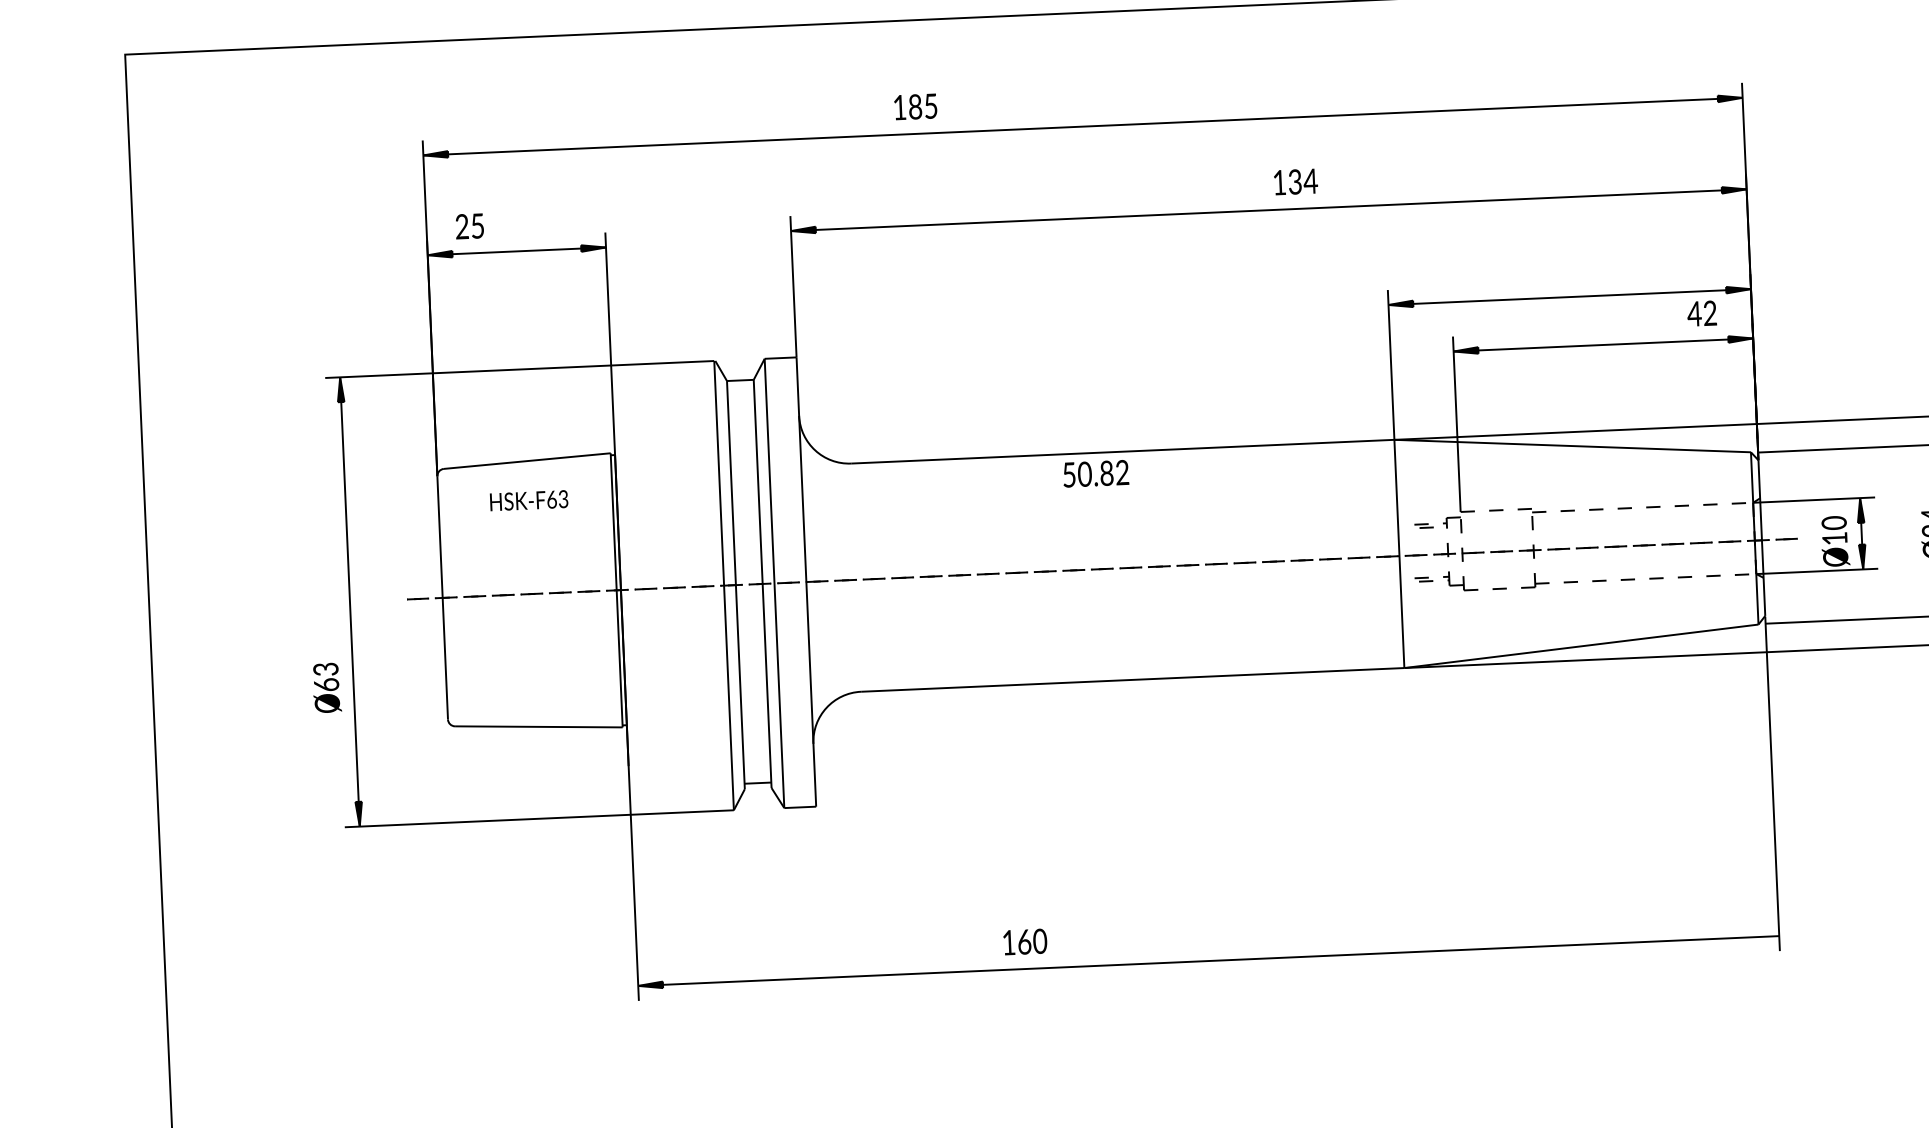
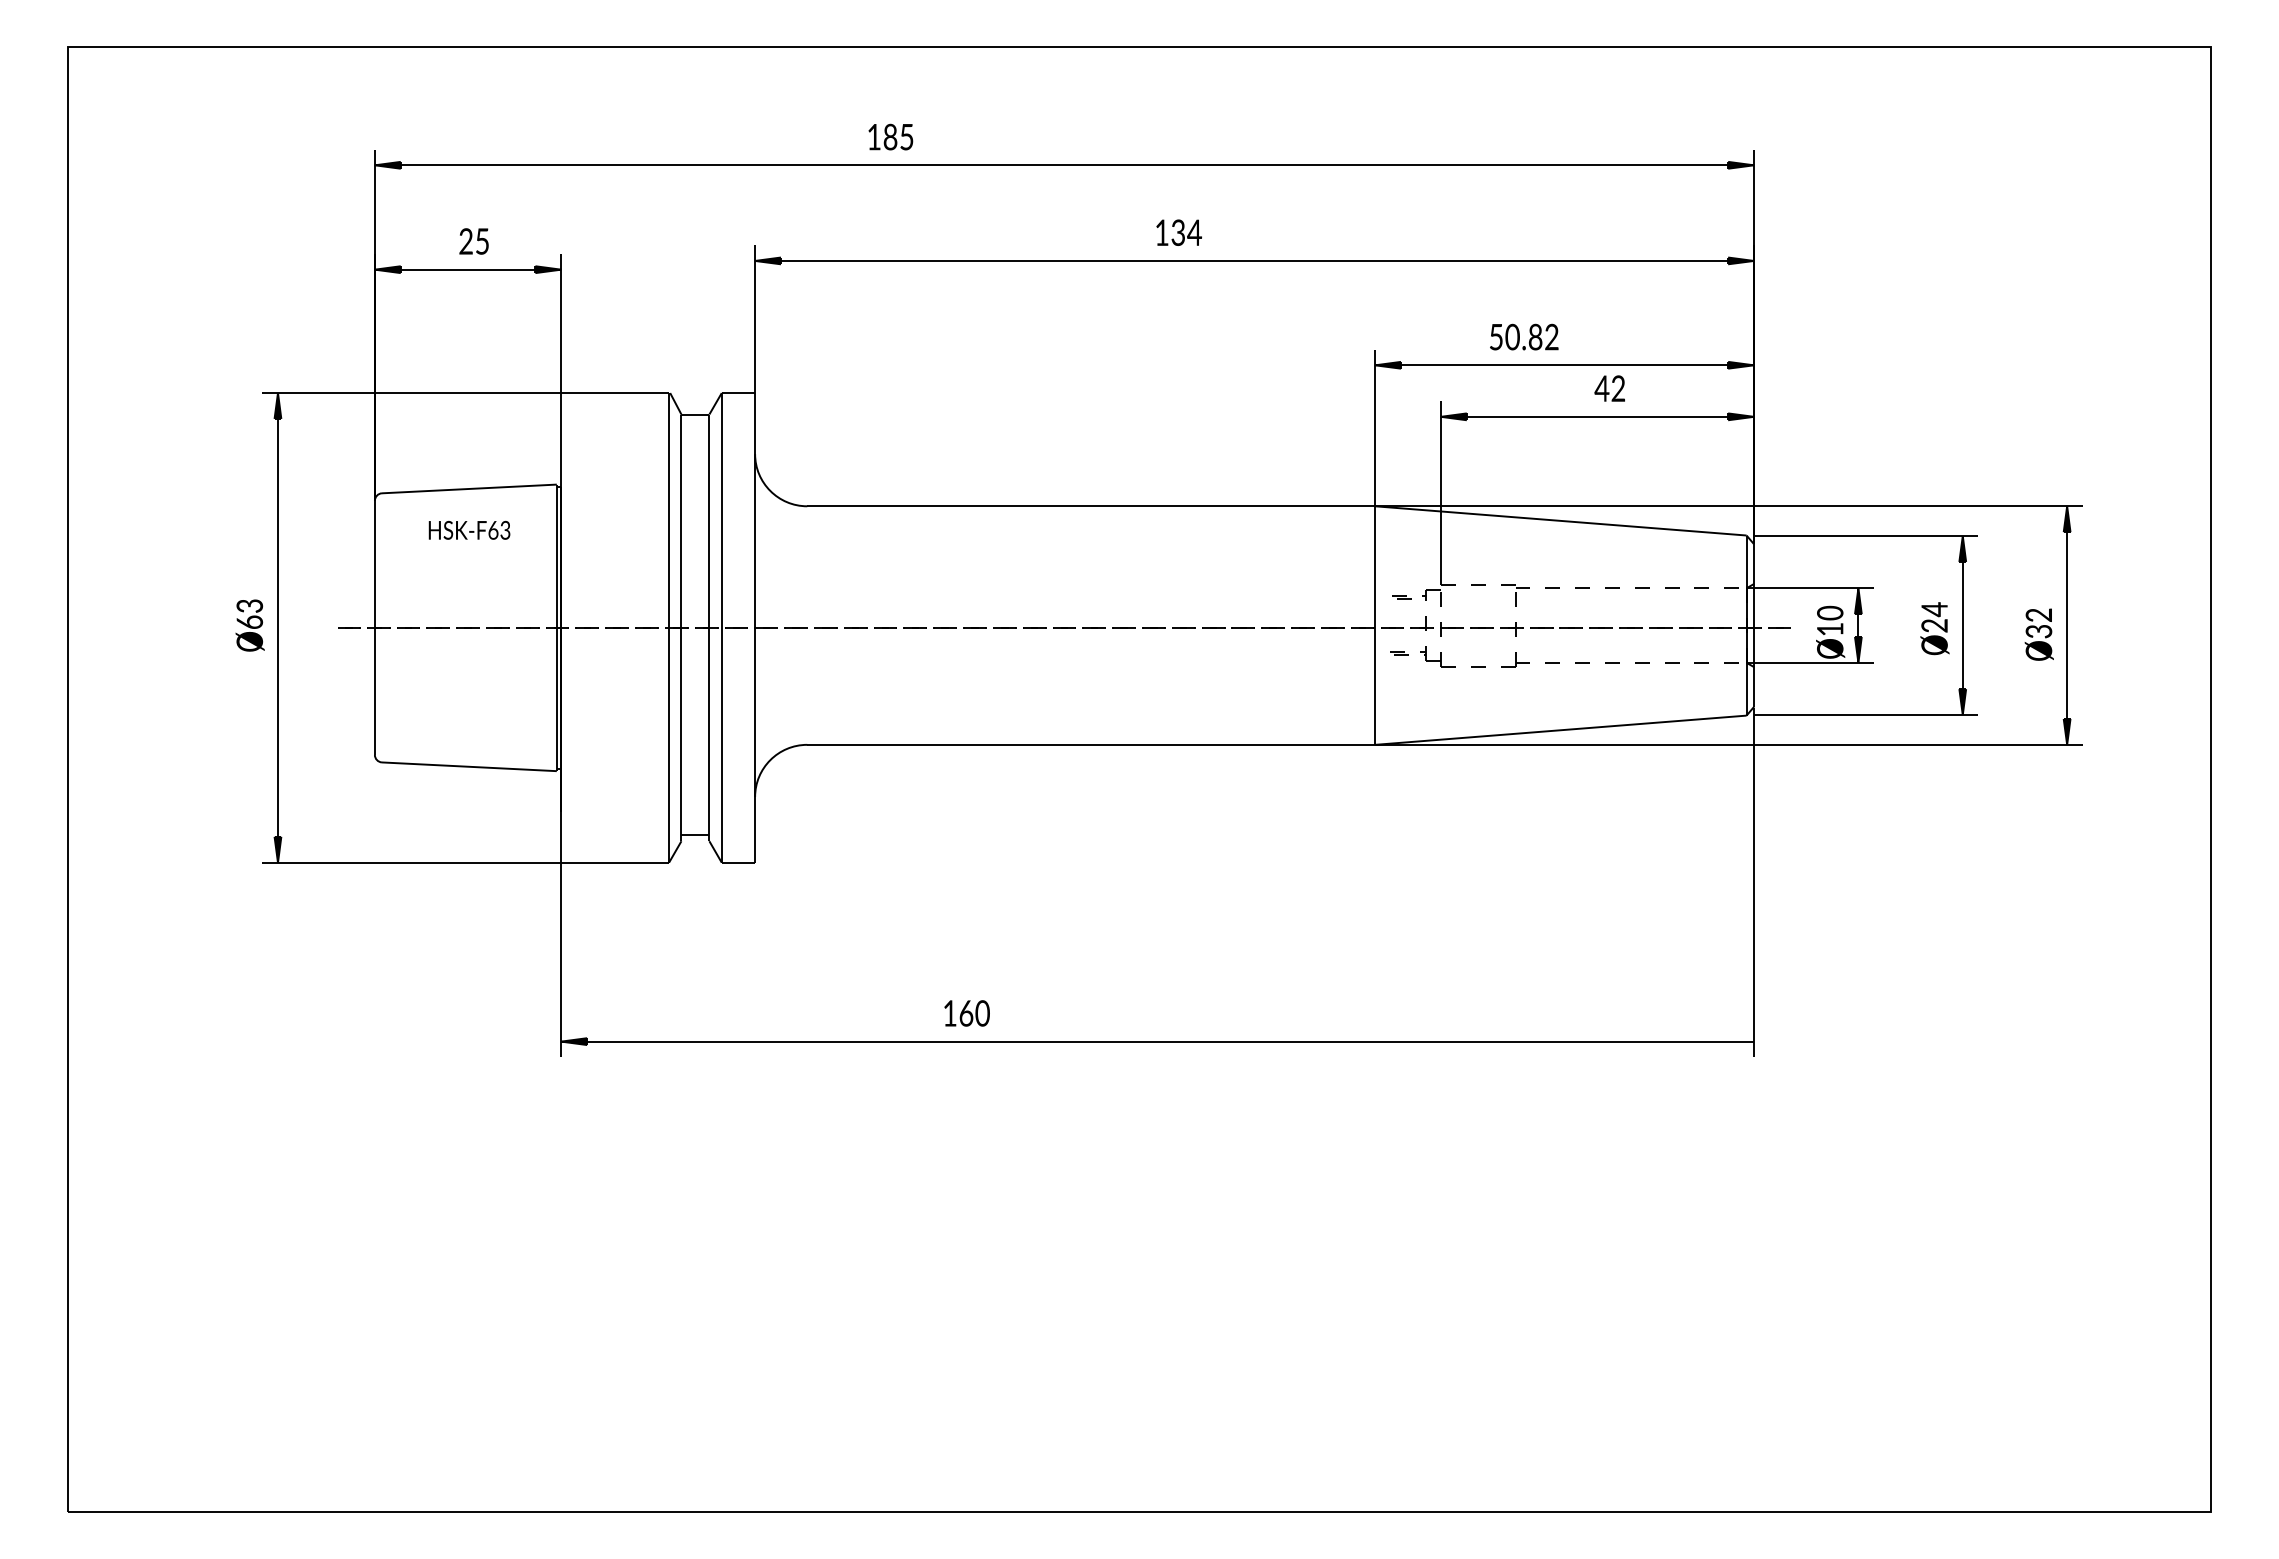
text: (1295, 181) -> (1178, 232), moved
text: (469, 226) -> (473, 241), moved
text: (1701, 313) -> (1609, 388), moved
text: (1096, 473) -> (1524, 336), moved
text: (326, 687) -> (249, 625), moved

